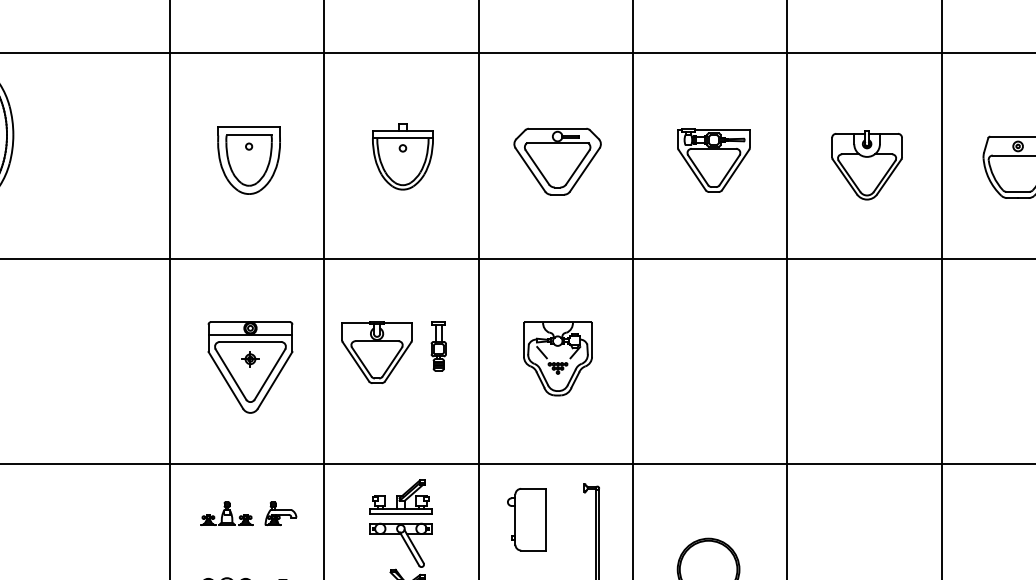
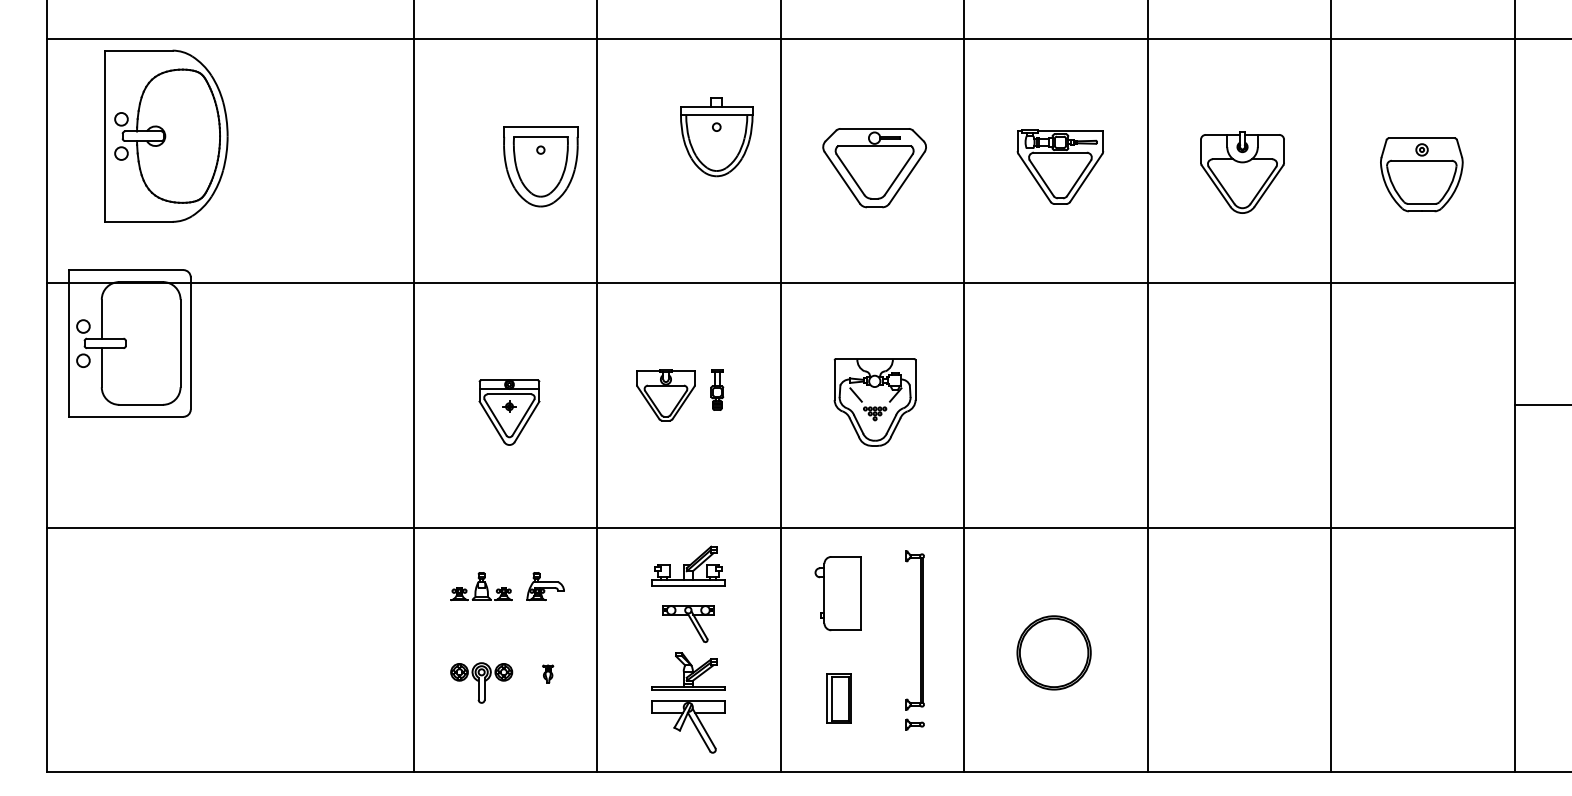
part: (402, 157) -> (716, 137), moved
part: (248, 160) -> (540, 166), moved
part: (393, 353) -> (679, 395), size x0.7
part: (250, 367) -> (509, 412), size x0.6
part: (401, 544) -> (688, 623), size x0.7

